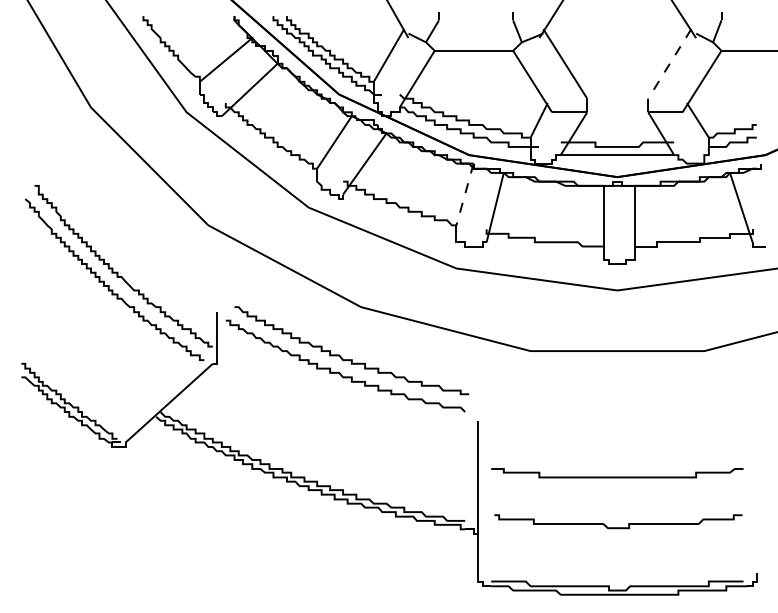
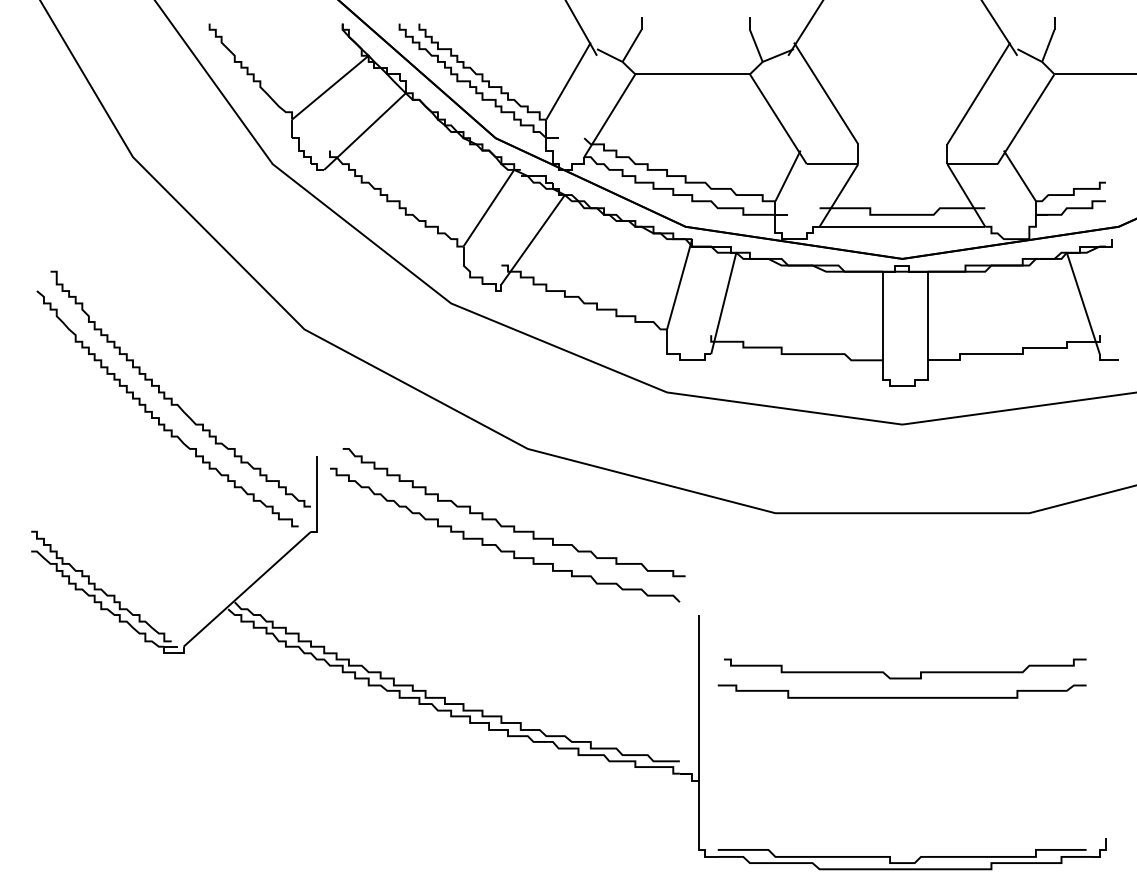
line: (669, 63) -> (978, 92), dashed -> solid
line: (464, 194) -> (678, 284), dashed -> solid
curve: (618, 527) -> (905, 677), moved

